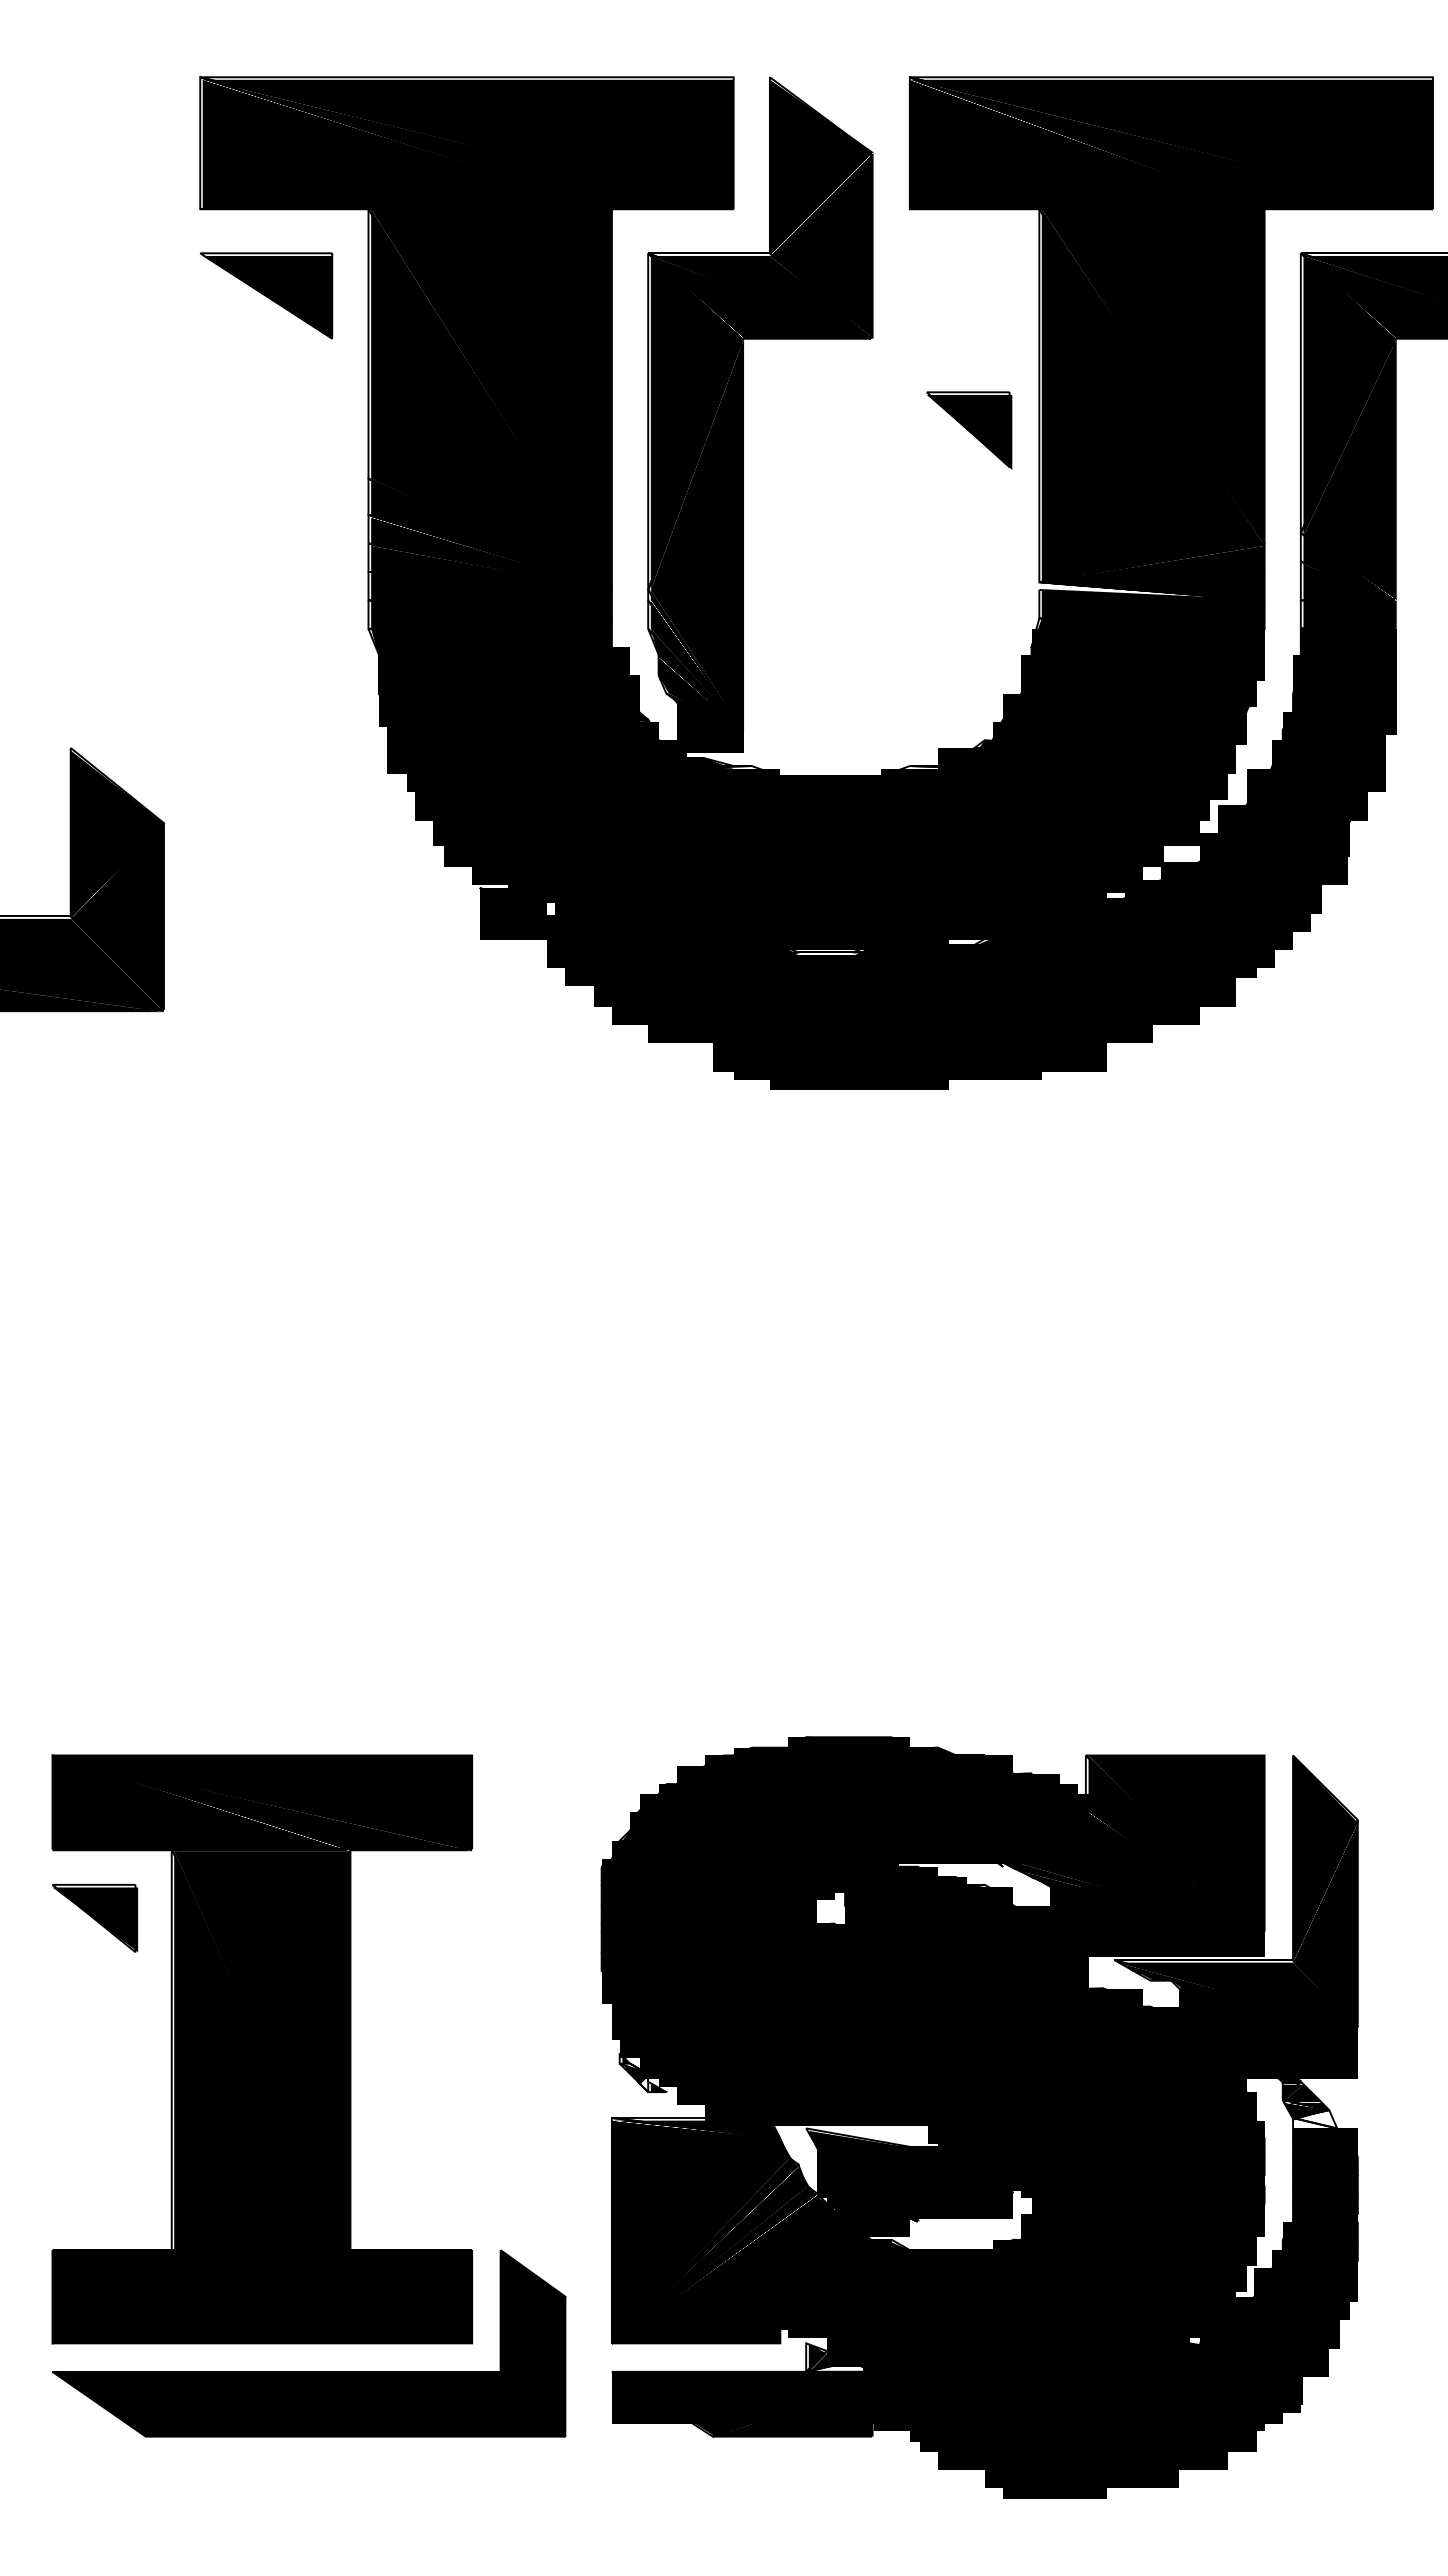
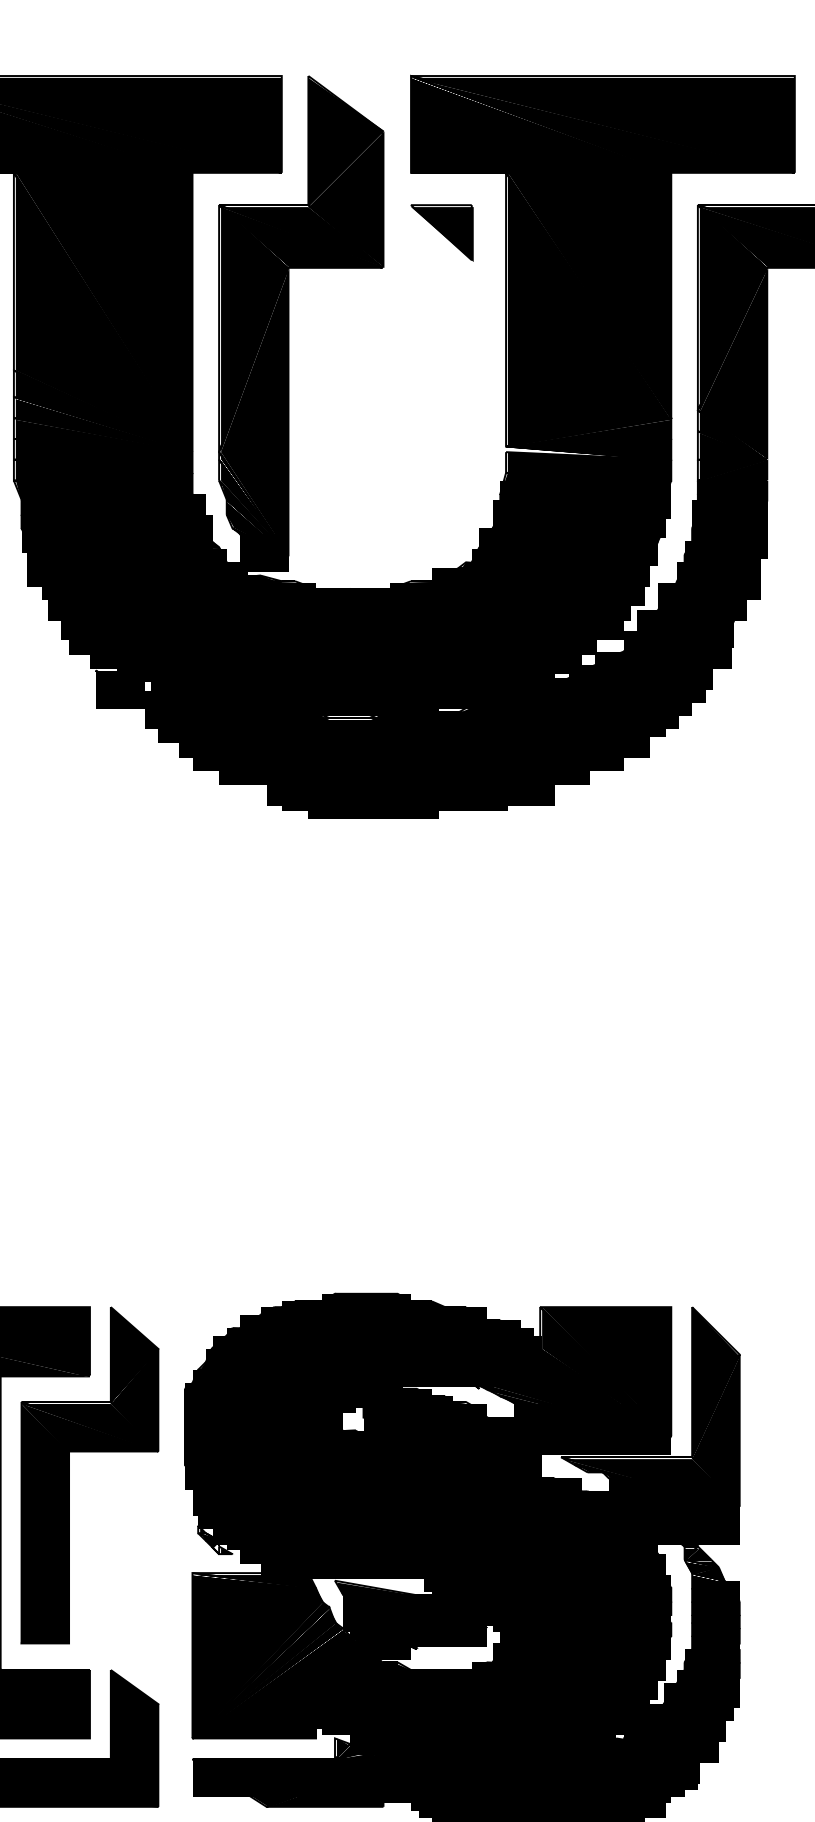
part: (969, 430) -> (442, 233), moved
part: (444, 1984) -> (69, 1475), added
fill: (1316, 2124) -> (709, 1577), added
fill: (840, 2367) -> (360, 1756), added

